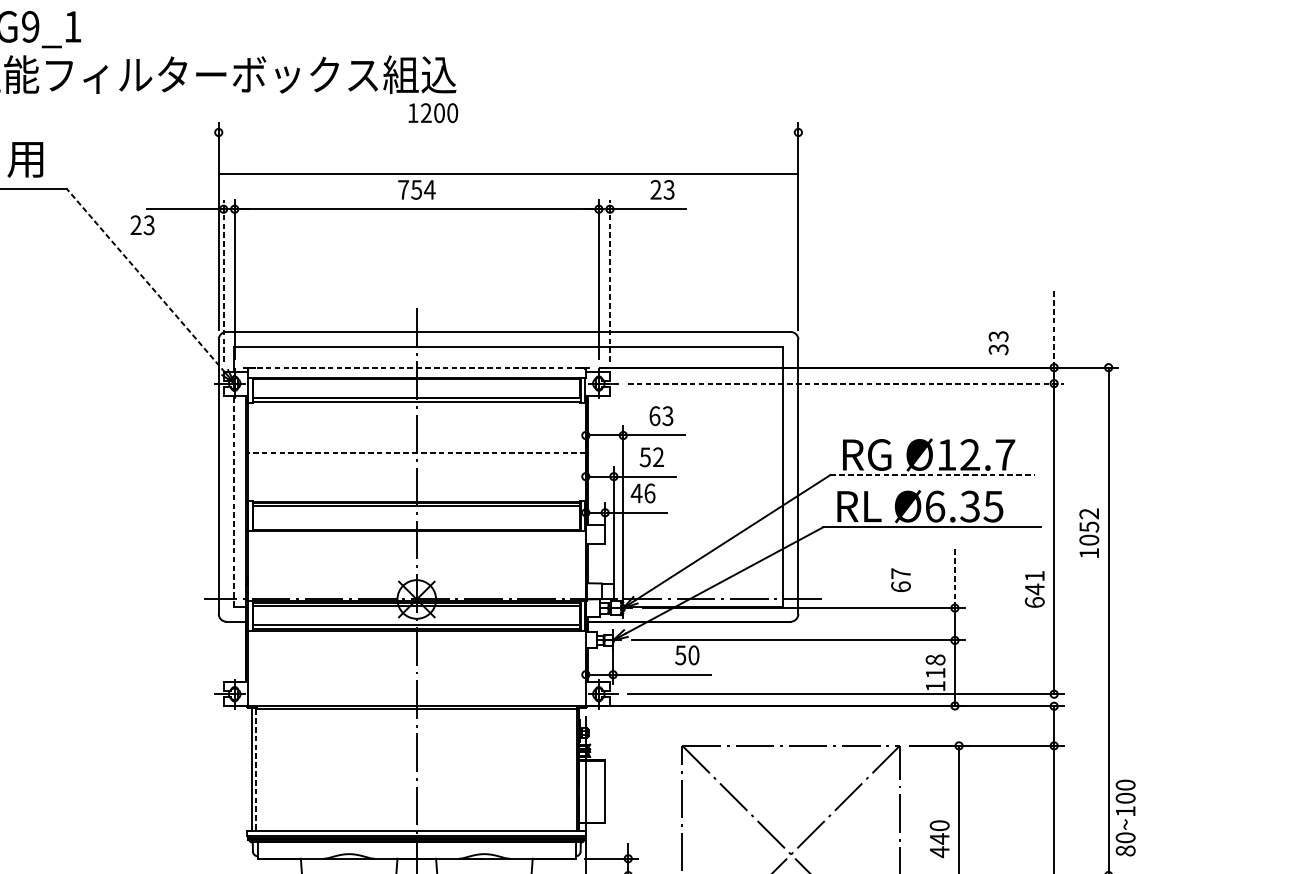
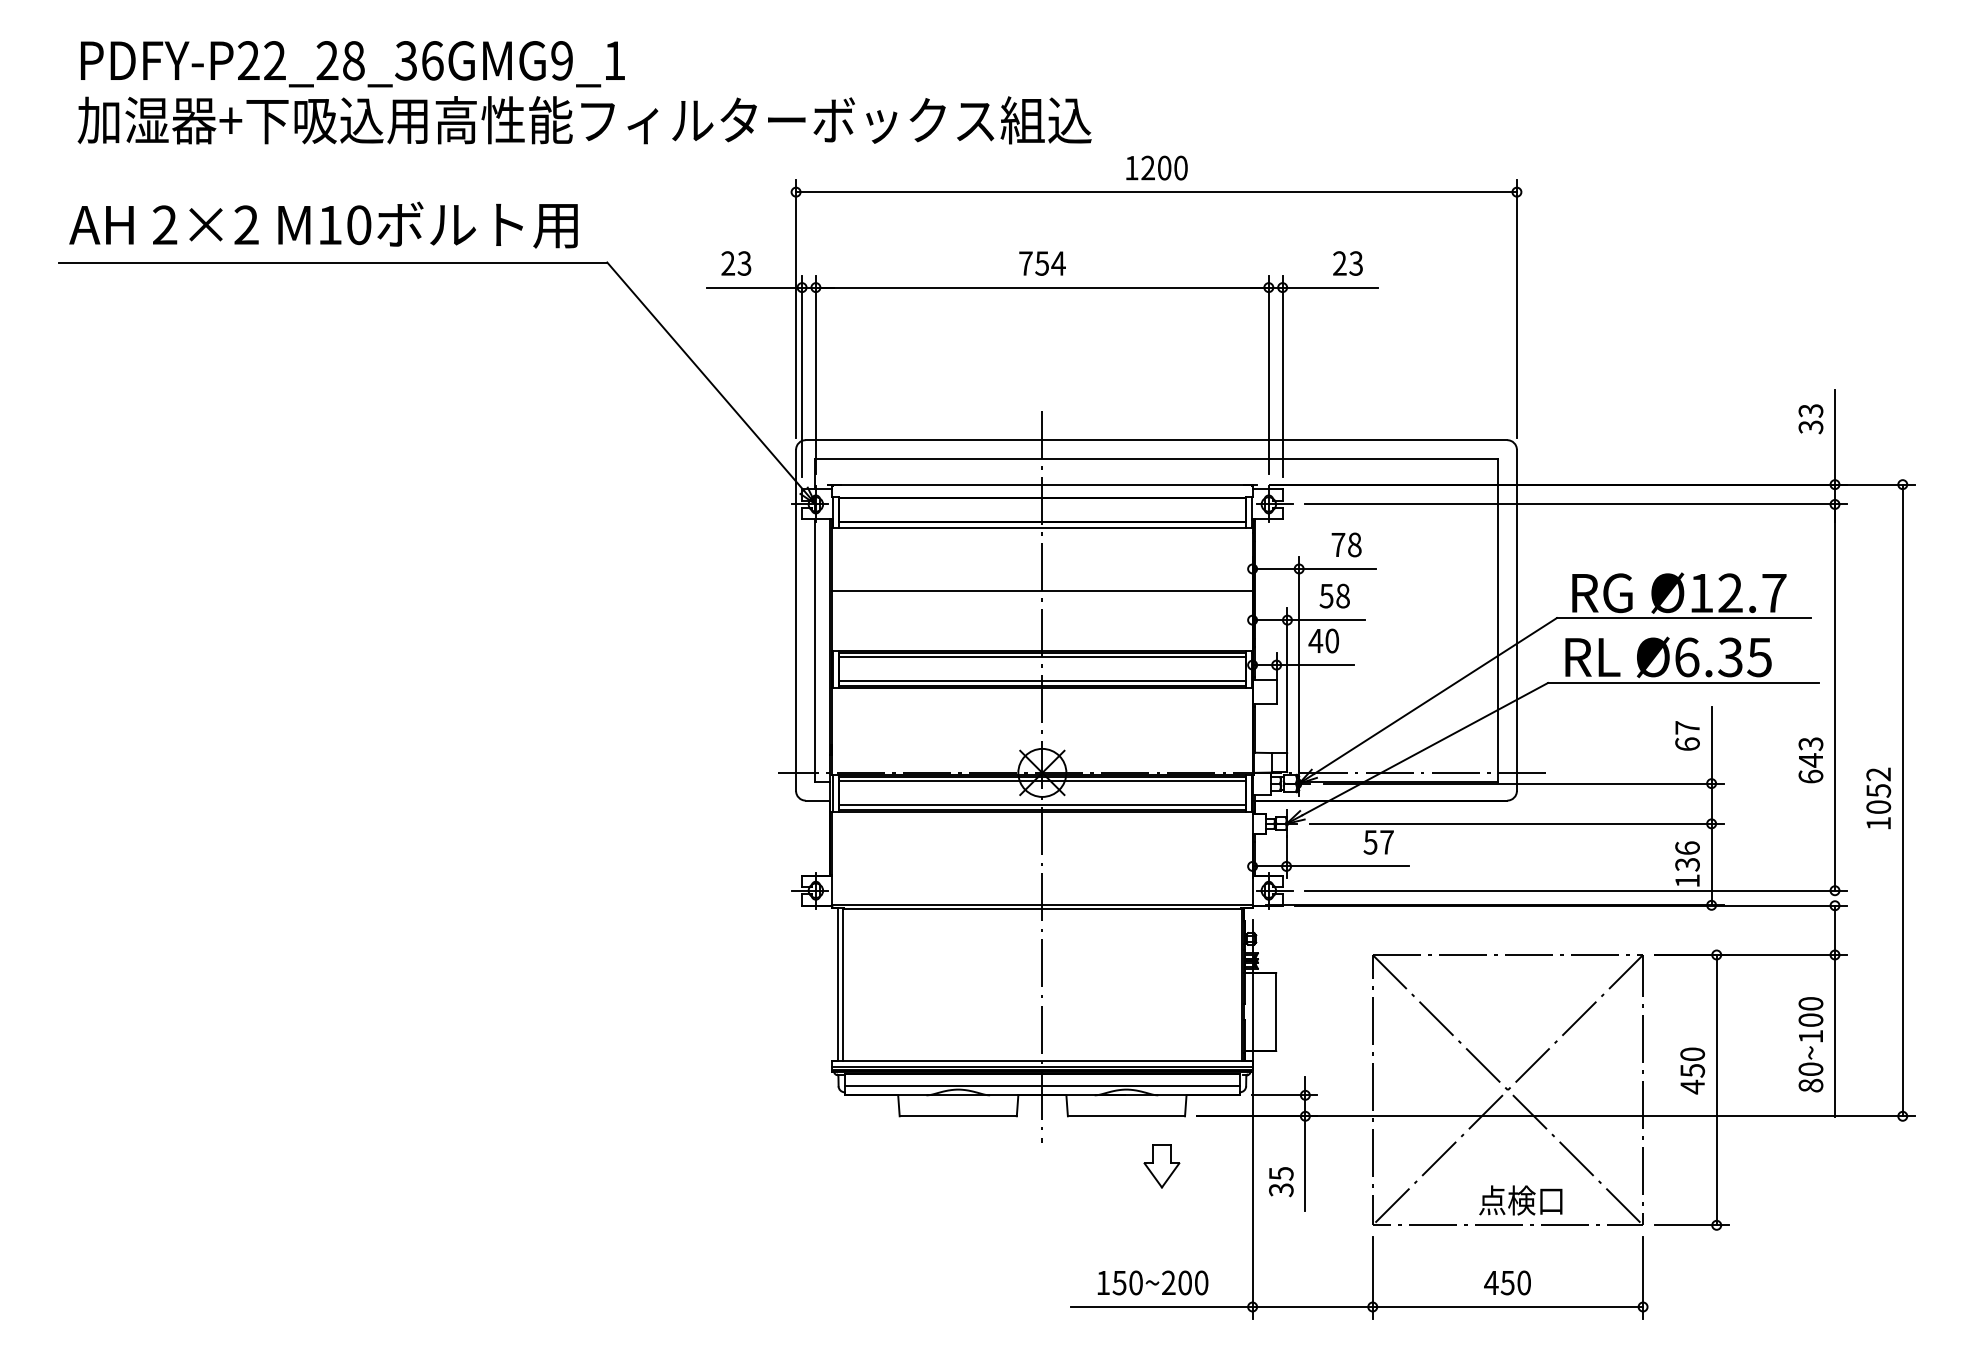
text: (432, 112) -> (1156, 167), moved
line: (508, 174) -> (1156, 192), moved
text: (142, 225) -> (736, 263), moved
line: (145, 280) -> (705, 376), dashed -> solid
line: (223, 280) -> (802, 376), dashed -> solid
line: (609, 280) -> (1282, 376), dashed -> solid
line: (1054, 329) -> (1835, 437), dashed -> solid
text: (998, 343) -> (1810, 419), moved
line: (416, 368) -> (1042, 485), dashed -> solid
line: (846, 383) -> (1576, 504), dashed -> solid
text: (661, 415) -> (1346, 544), 63 -> 78
line: (416, 453) -> (1041, 591), dashed -> solid
text: (658, 456) -> (1342, 595), 52 -> 58
line: (933, 475) -> (1684, 618), dashed -> solid
text: (650, 493) -> (1332, 640), 46 -> 40
line: (234, 501) -> (815, 650), dashed -> solid
line: (416, 525) -> (1042, 681), added
text: (1089, 533) -> (1878, 798), moved
text: (1034, 575) -> (1810, 743), 641 -> 643
line: (954, 577) -> (1711, 745), dashed -> solid
text: (900, 579) -> (1687, 735), moved
text: (693, 655) -> (1386, 842), 50 -> 57
text: (935, 666) -> (1687, 856), 118 -> 136
line: (256, 770) -> (842, 985), dashed -> solid
text: (1125, 817) -> (1810, 1044), moved
text: (939, 838) -> (1692, 1070), 440 -> 450
line: (416, 851) -> (1042, 1086), added

